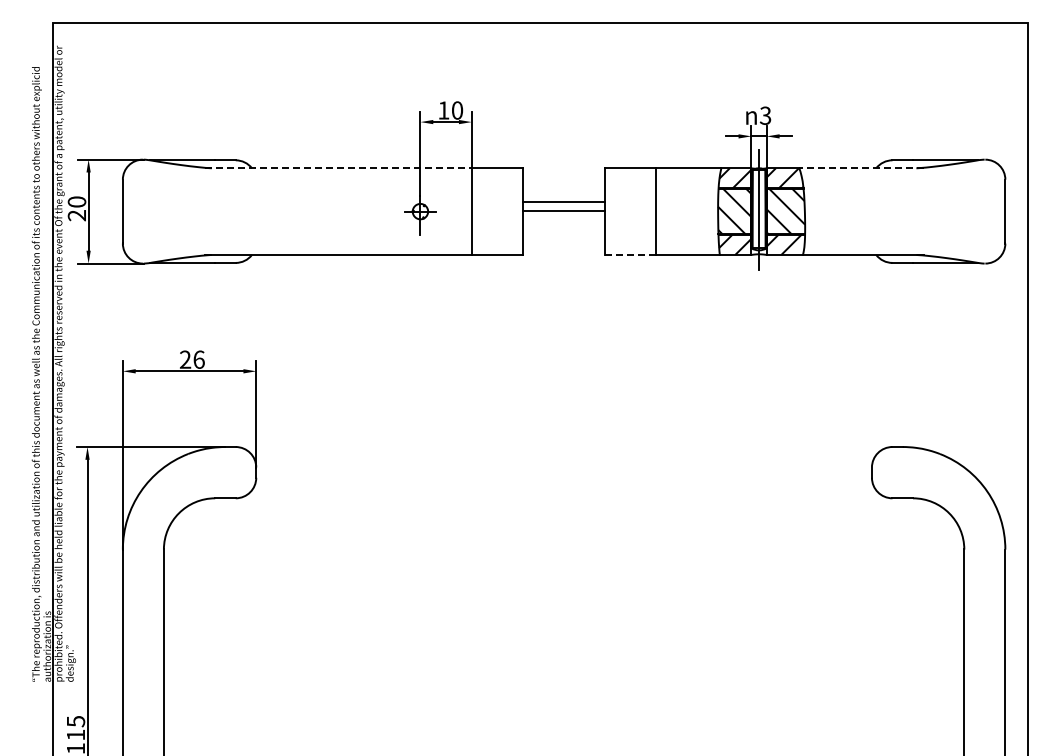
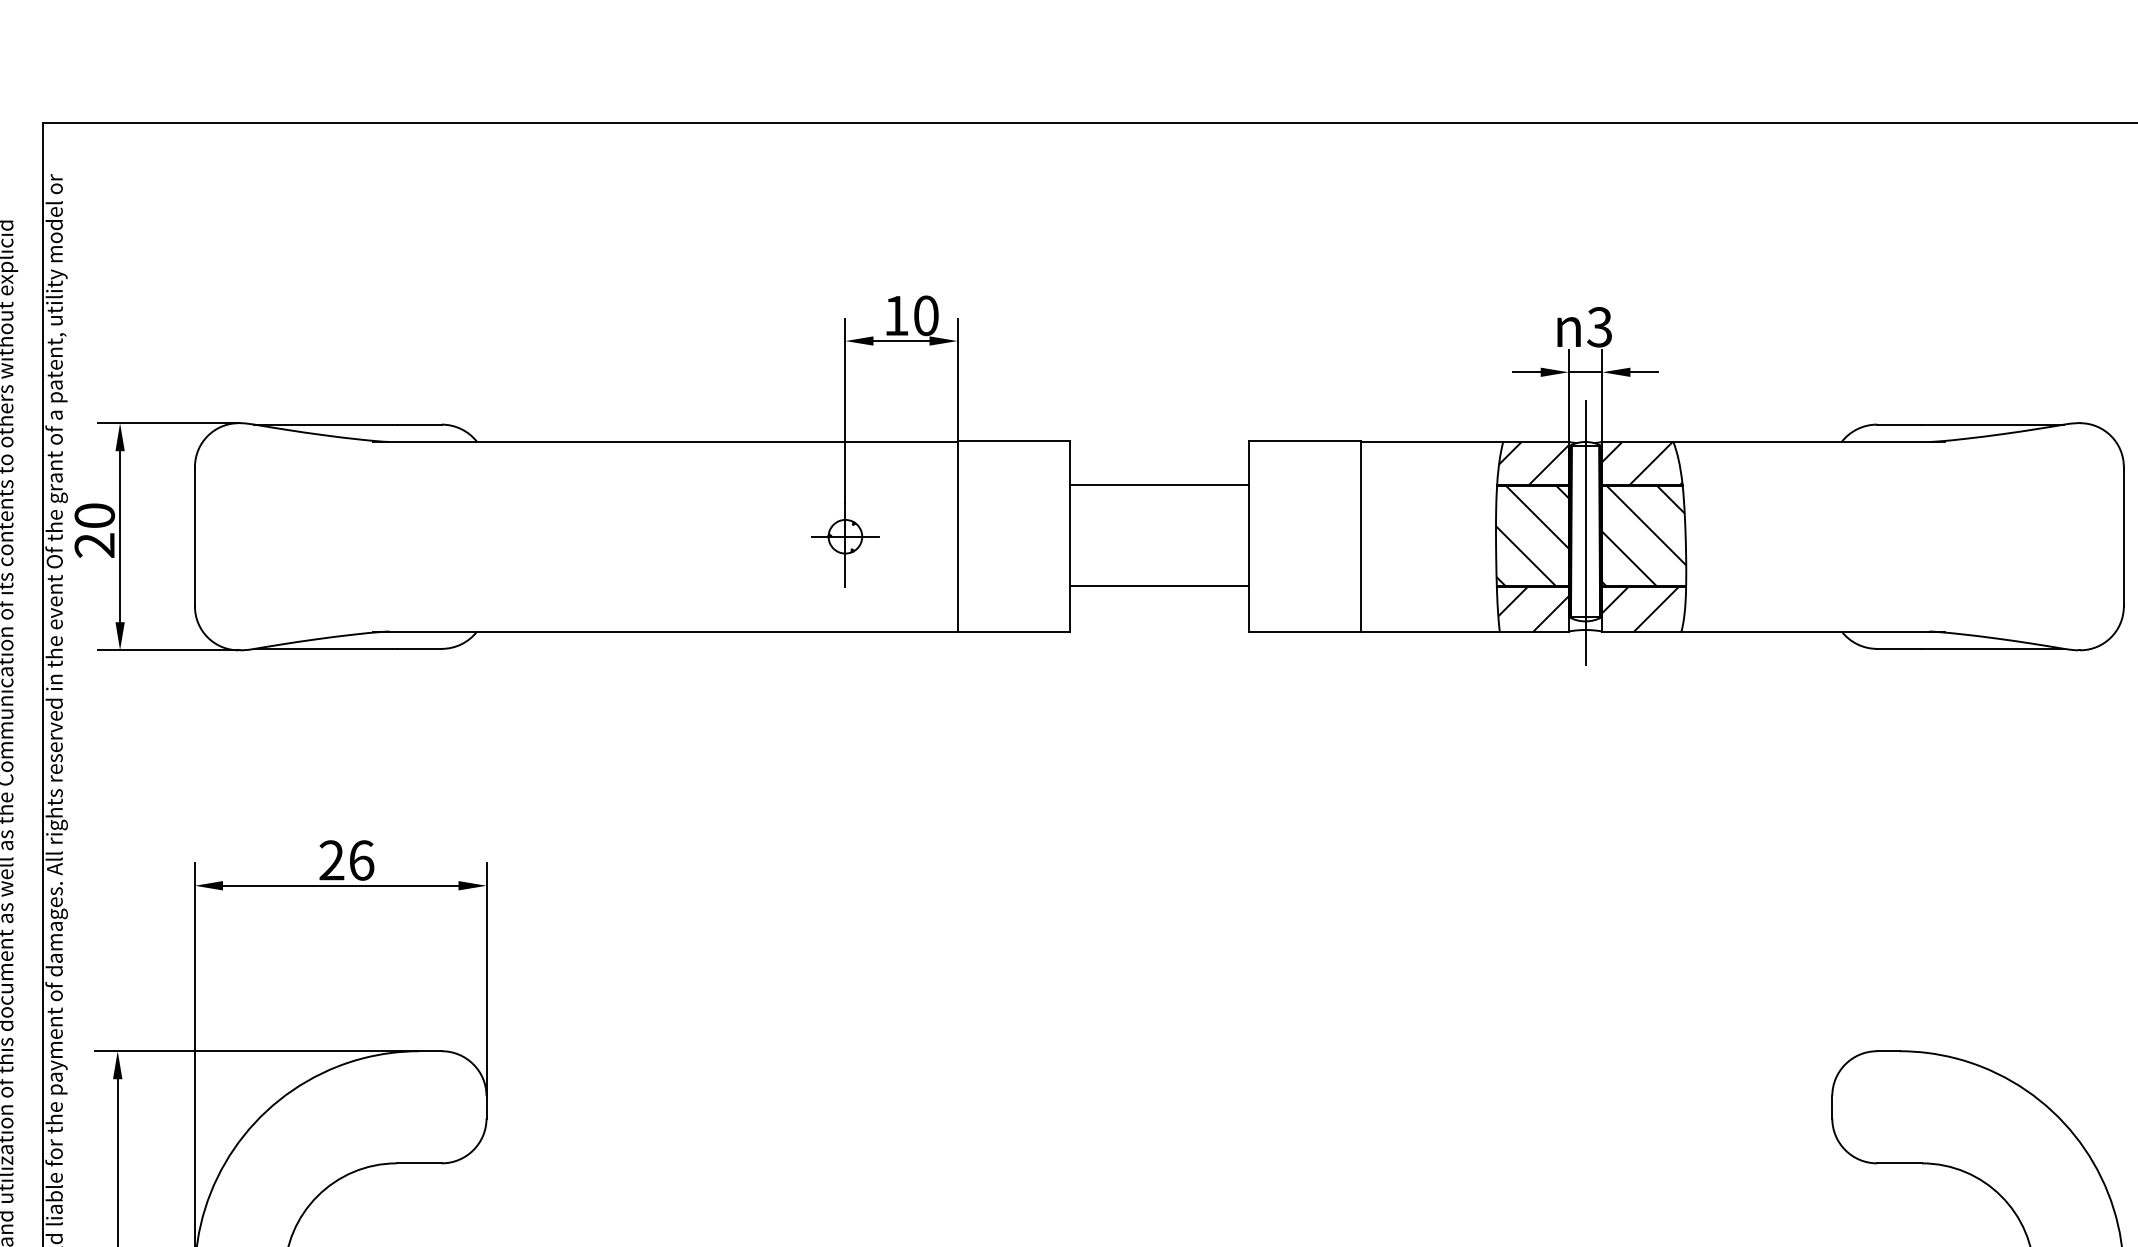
line: (338, 168) -> (666, 442), dashed -> solid
line: (861, 168) -> (1809, 442), dashed -> solid
line: (564, 202) -> (1160, 586), moved
line: (564, 211) -> (1160, 486), moved
line: (630, 255) -> (1304, 632), dashed -> solid

